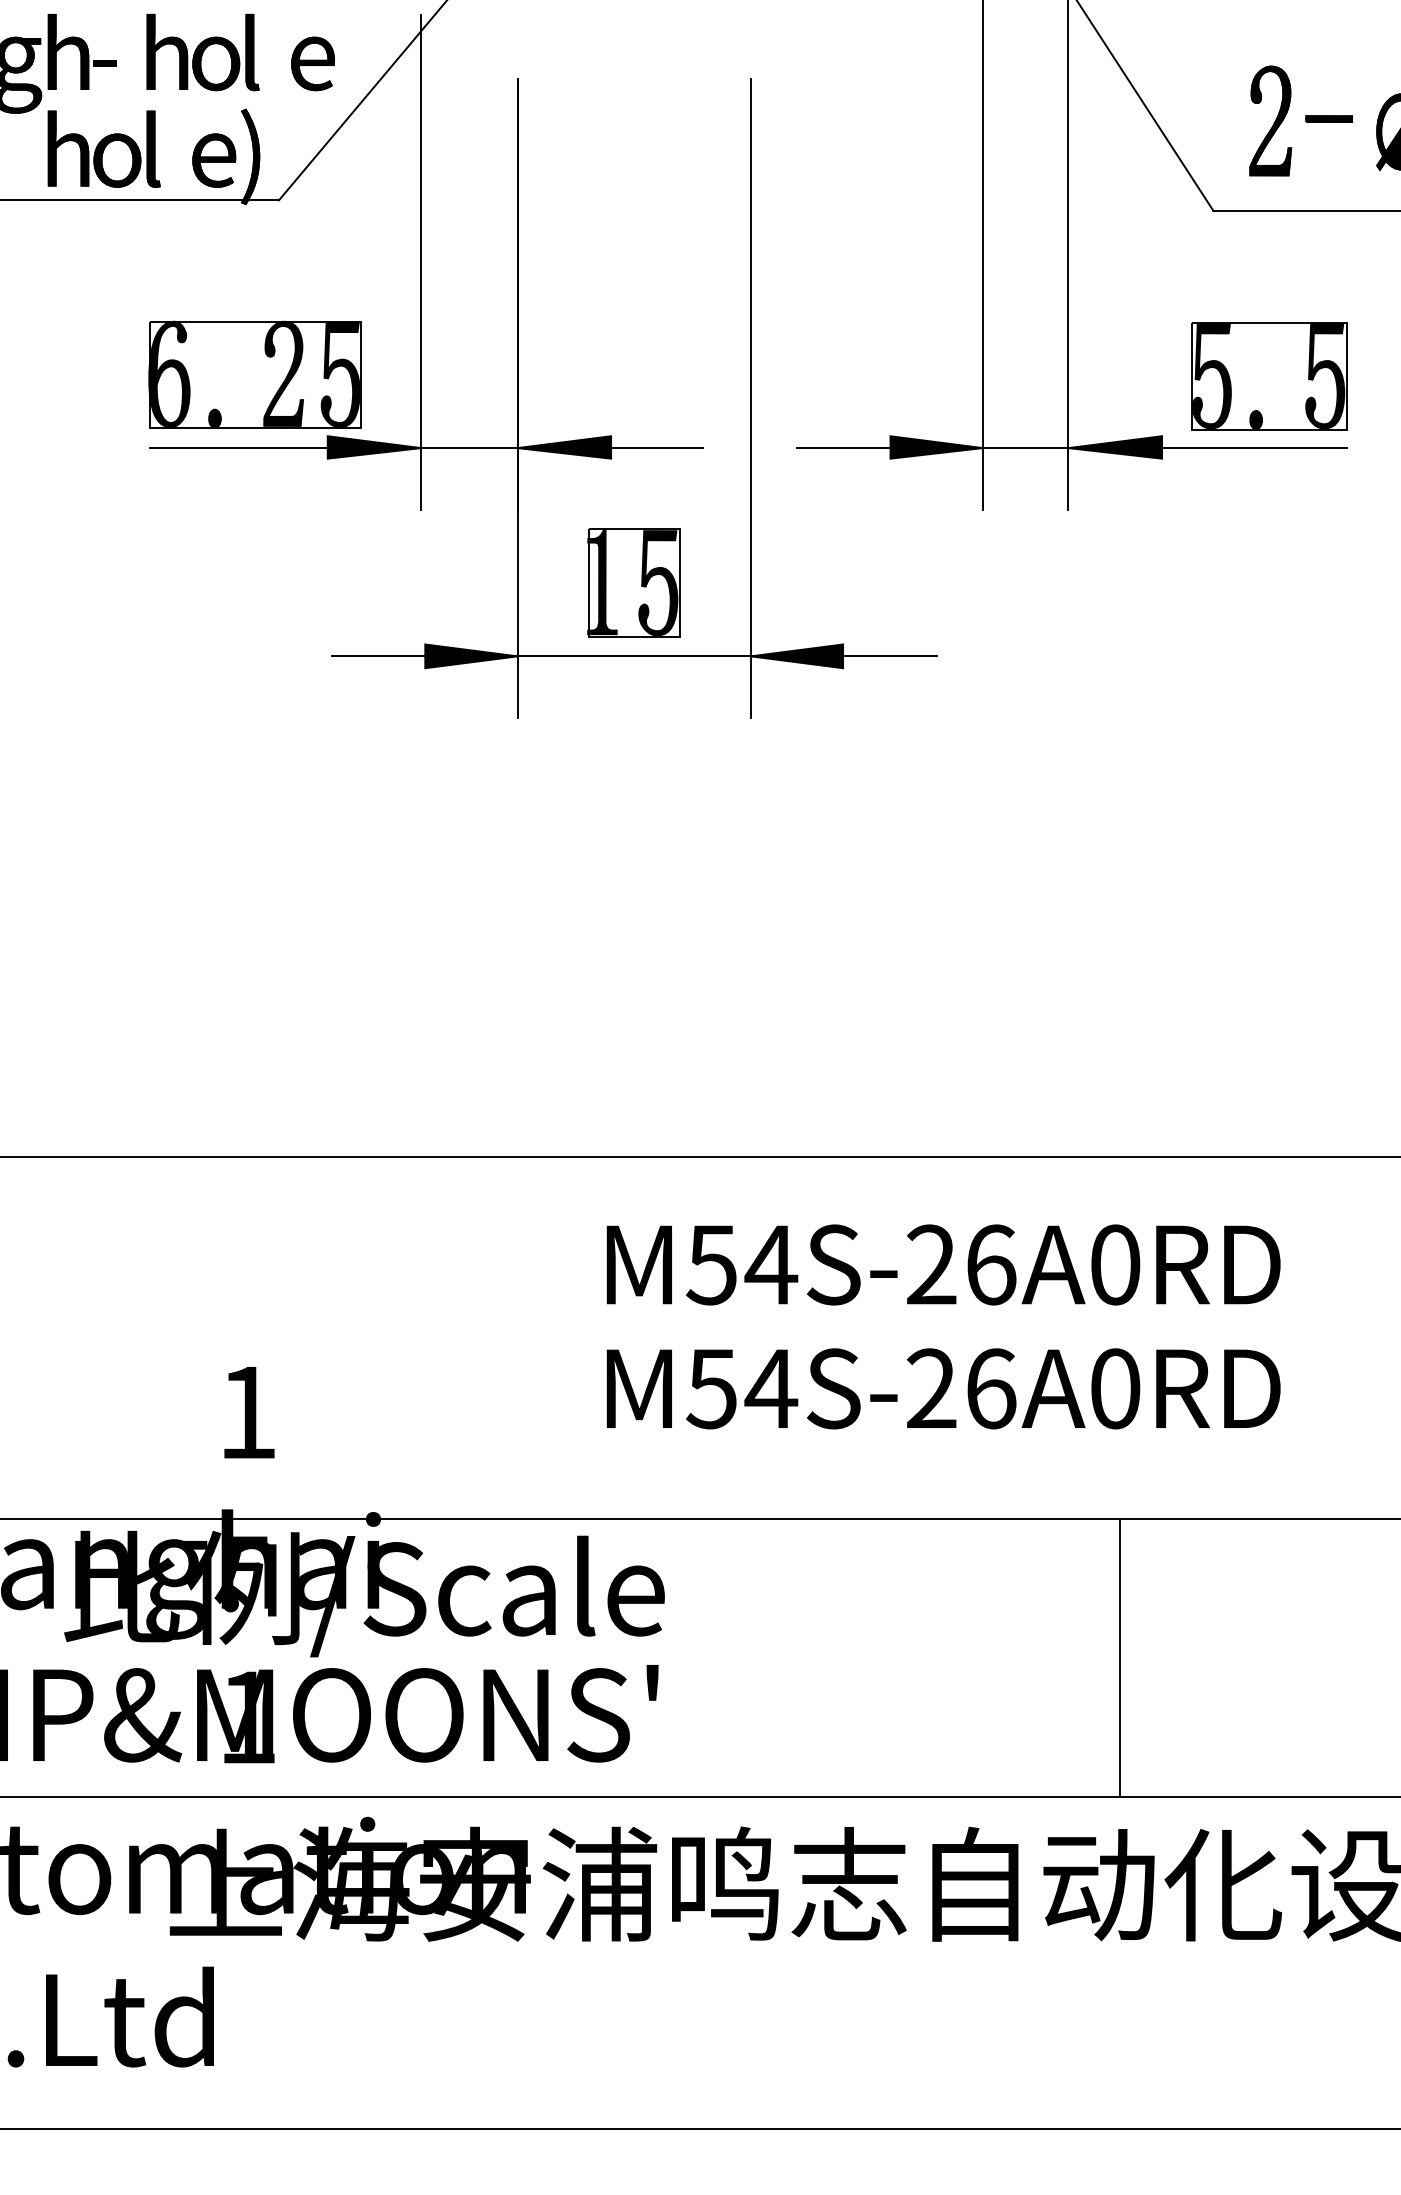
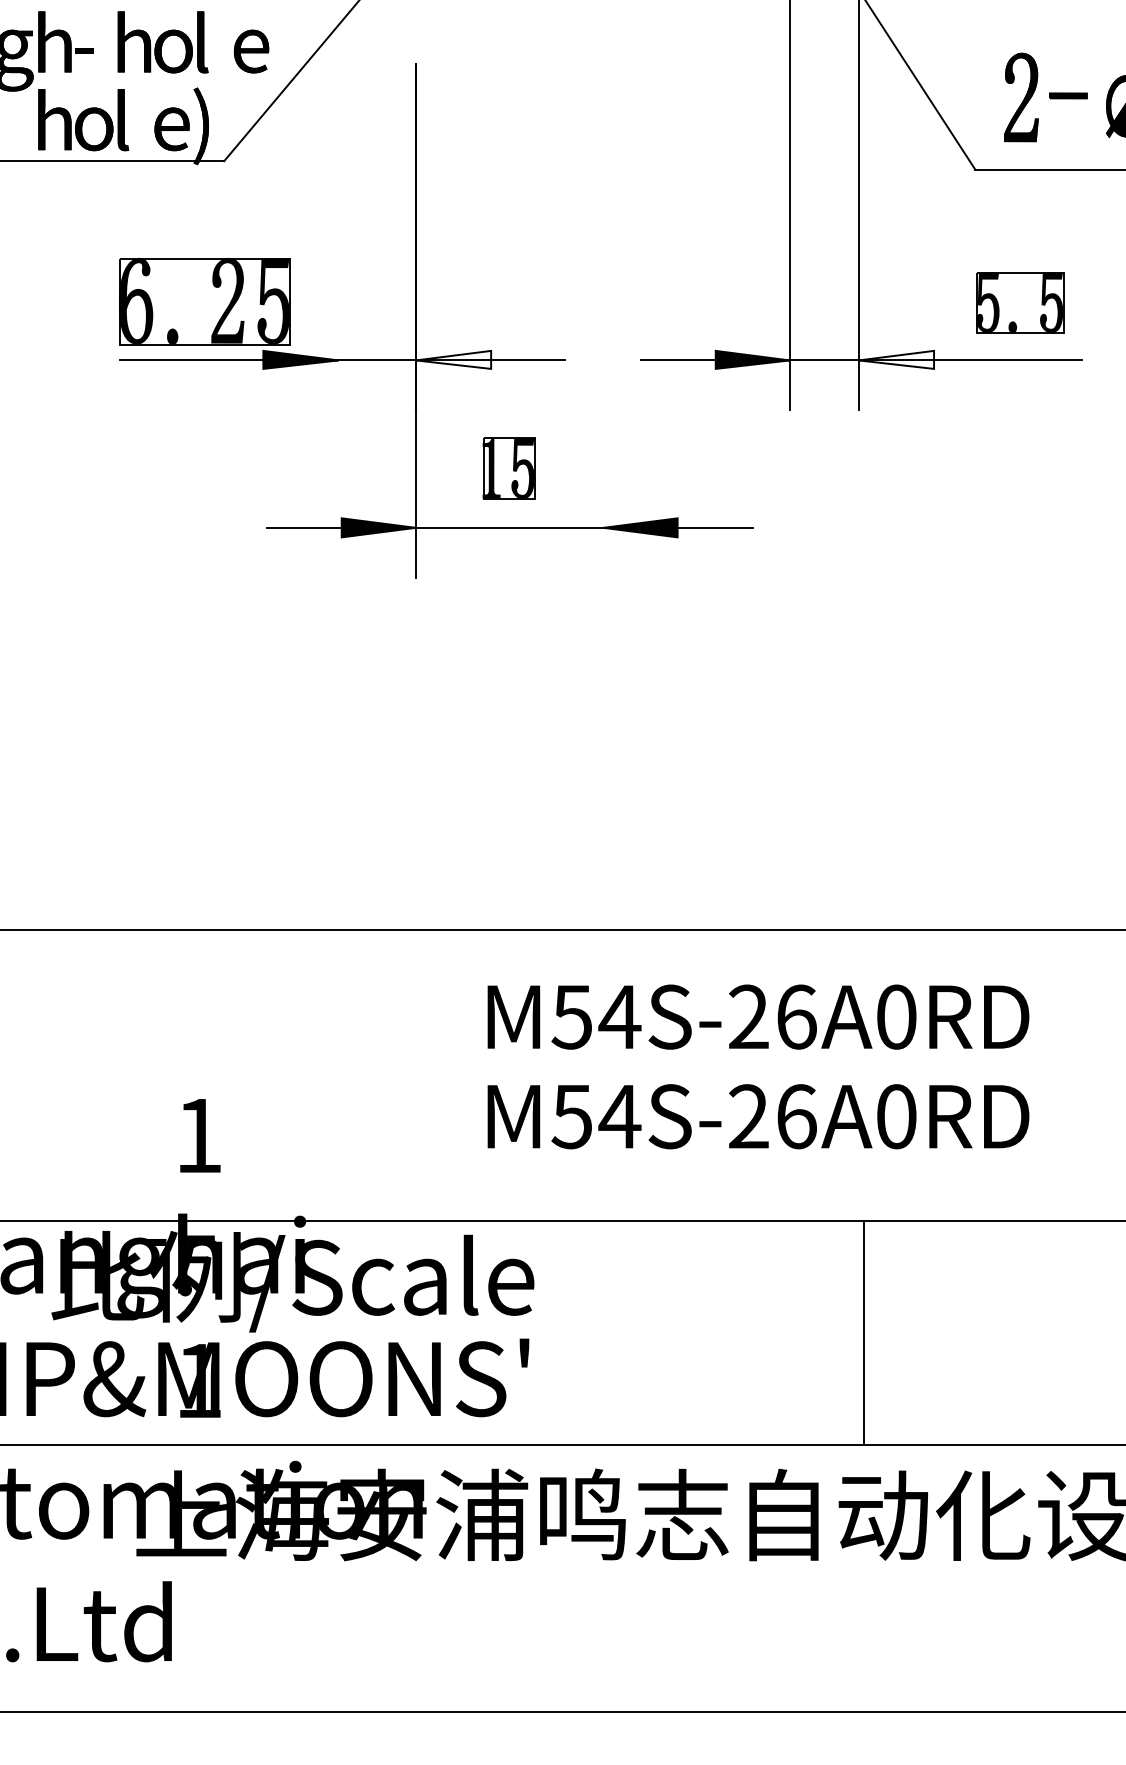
line: (421, 261) -> (338, 210), removed
part: (1268, 376) -> (1019, 302), size x0.7
line: (750, 398) -> (603, 320), removed
fill: (564, 446) -> (453, 359), removed
fill: (1115, 446) -> (896, 359), removed
part: (632, 582) -> (508, 468), size x0.7
line: (1120, 1658) -> (864, 1333), moved

